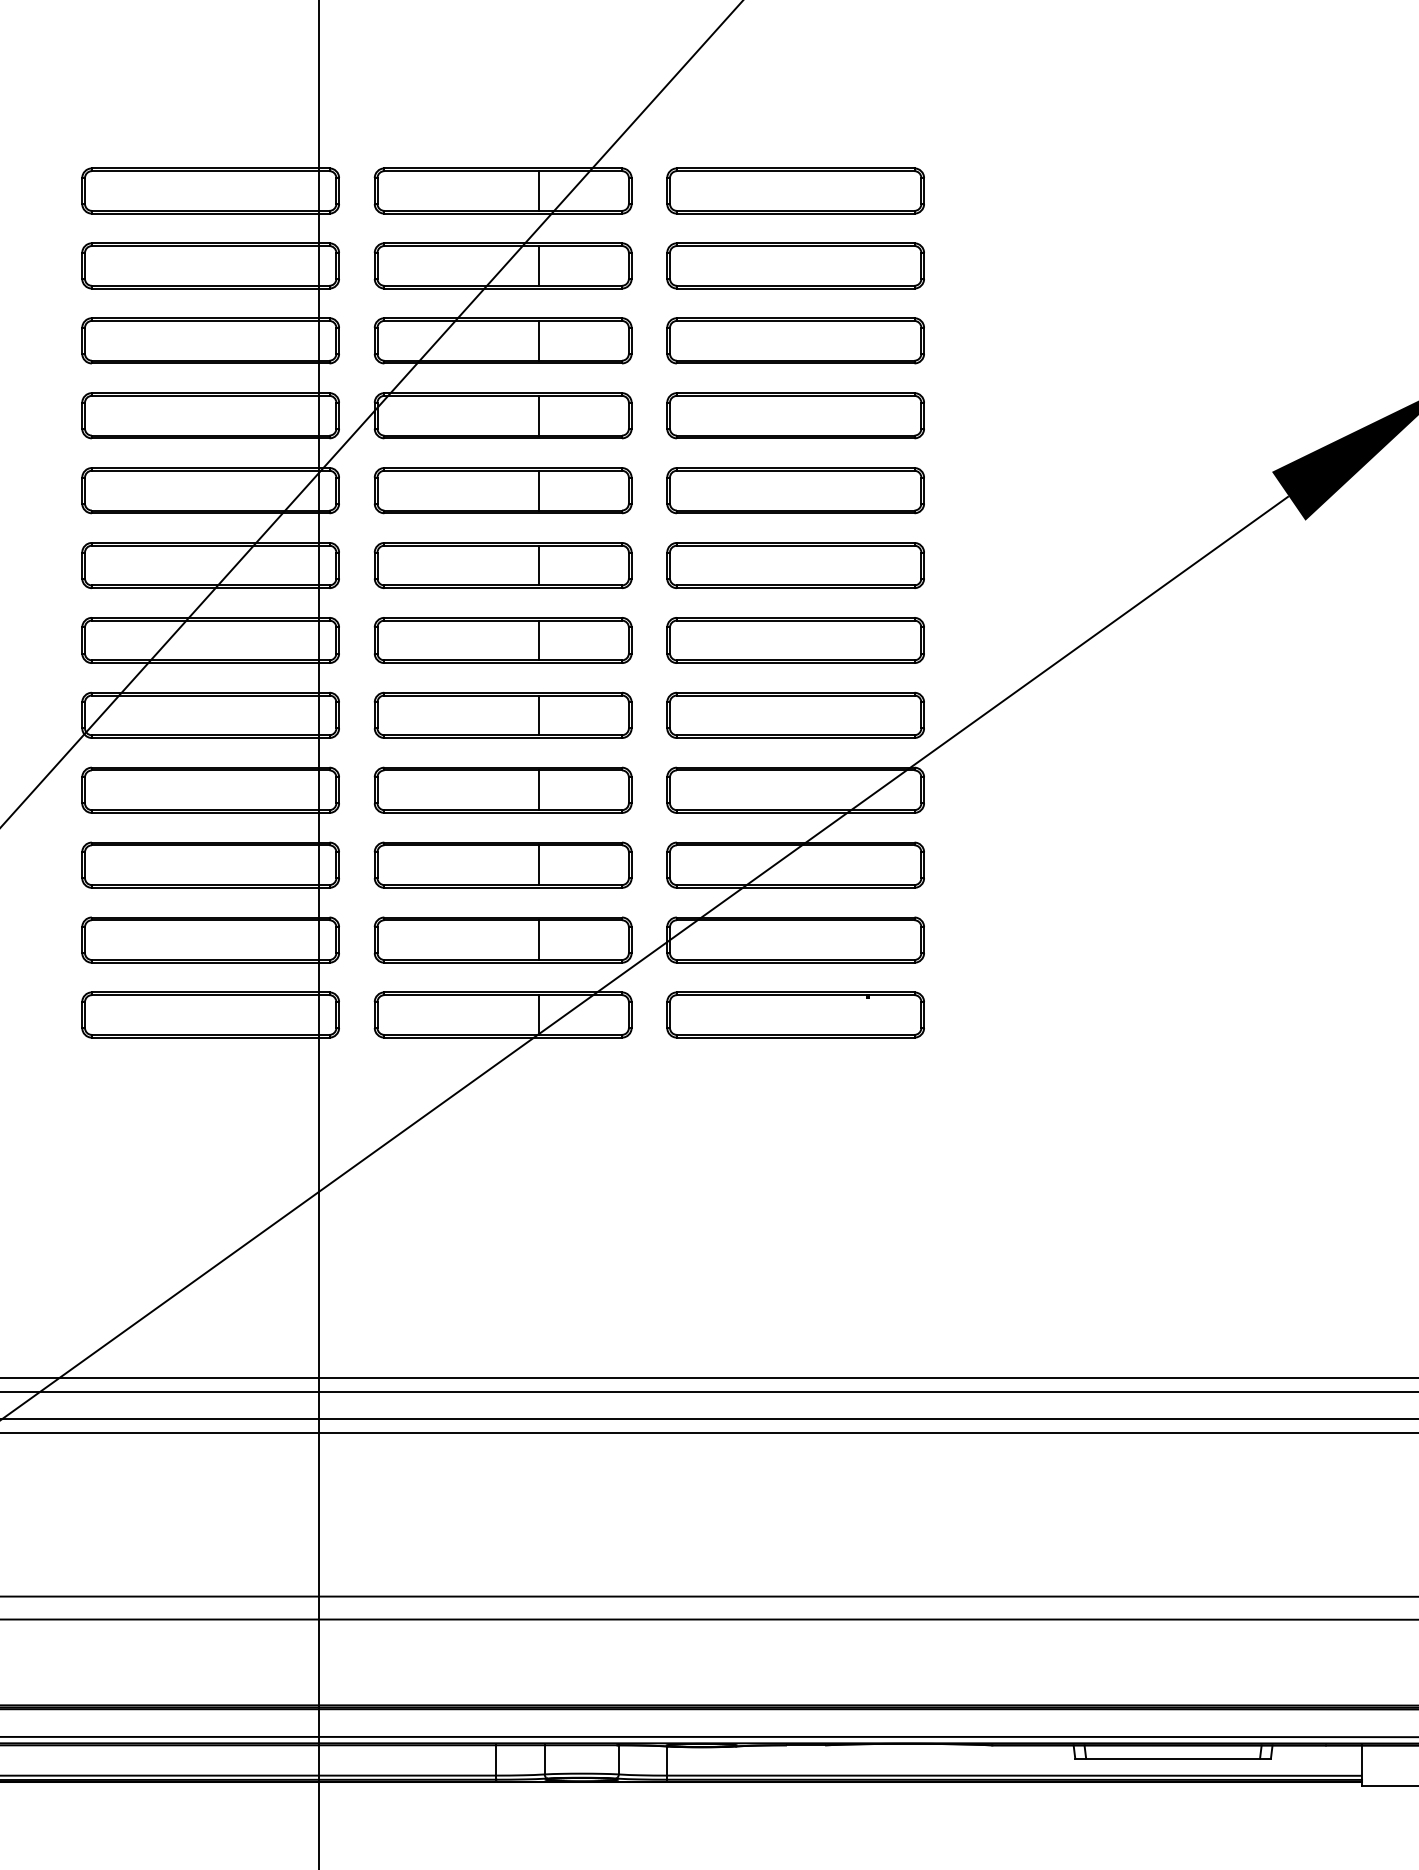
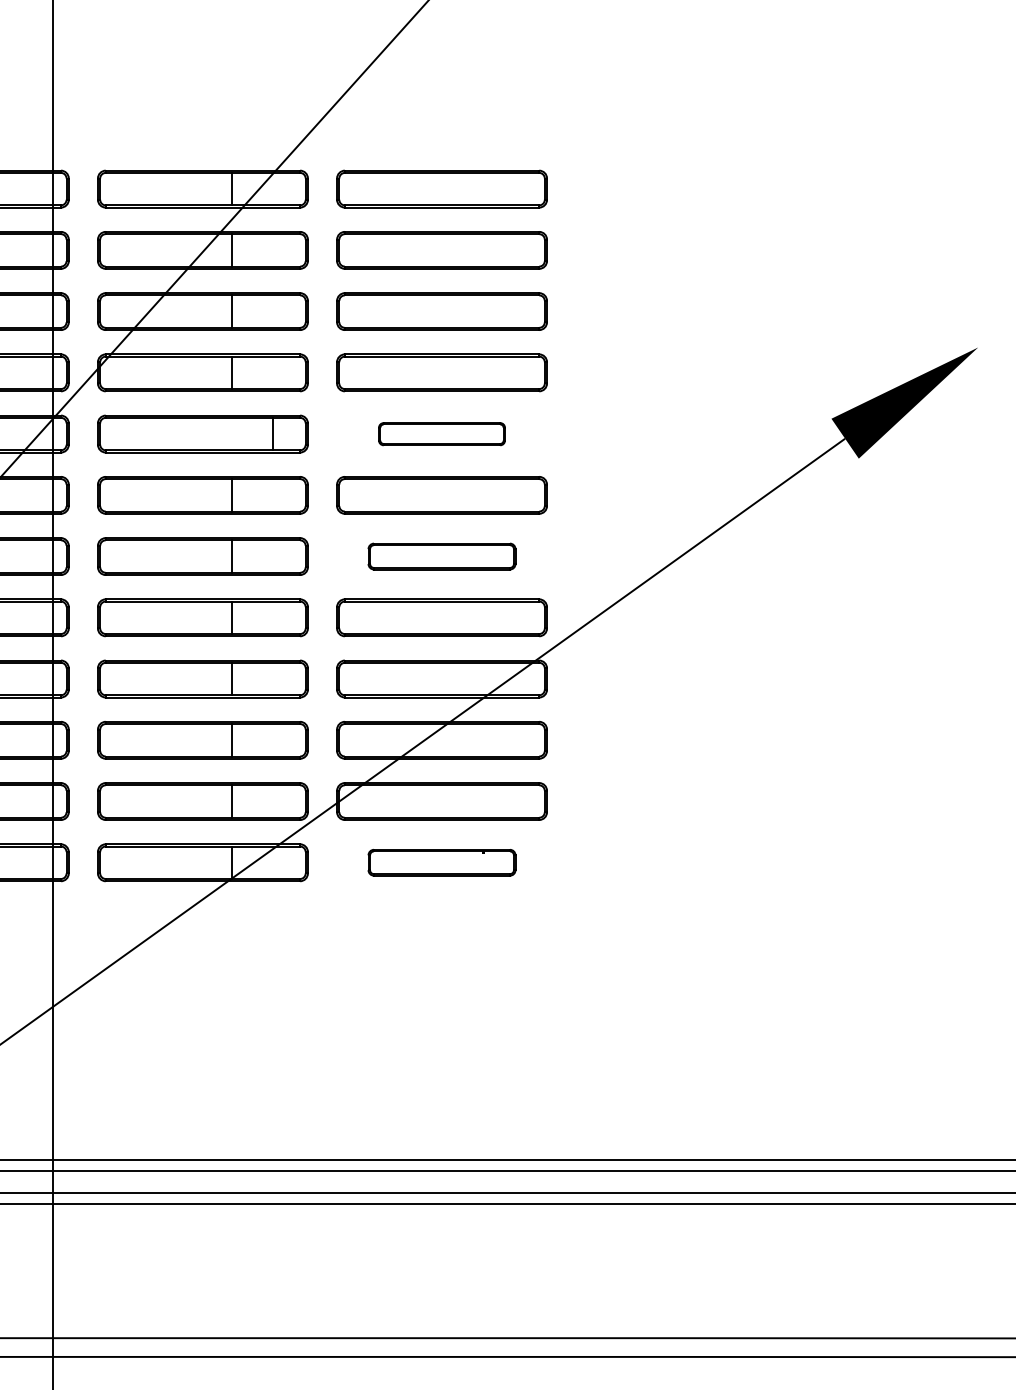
line: (538, 490) -> (272, 433), moved
part: (795, 490) -> (441, 433), size x0.6
part: (795, 640) -> (441, 556), size x0.7
part: (795, 1014) -> (441, 862), size x0.7

